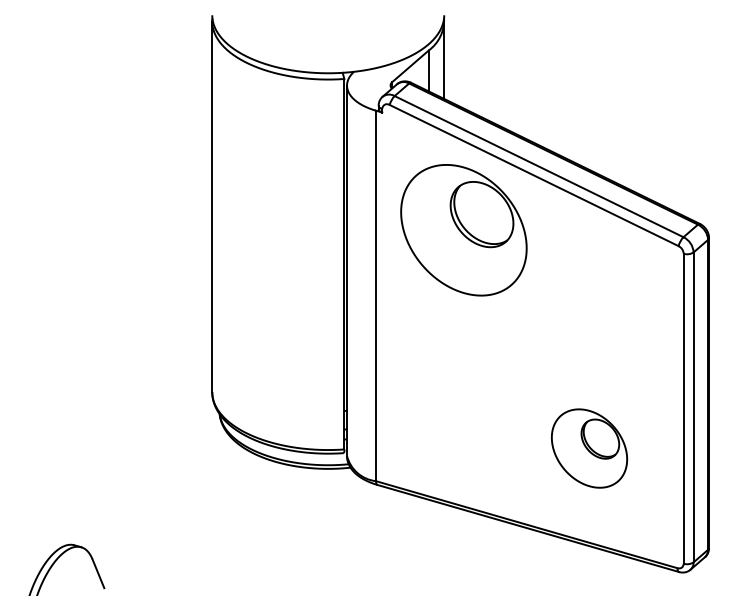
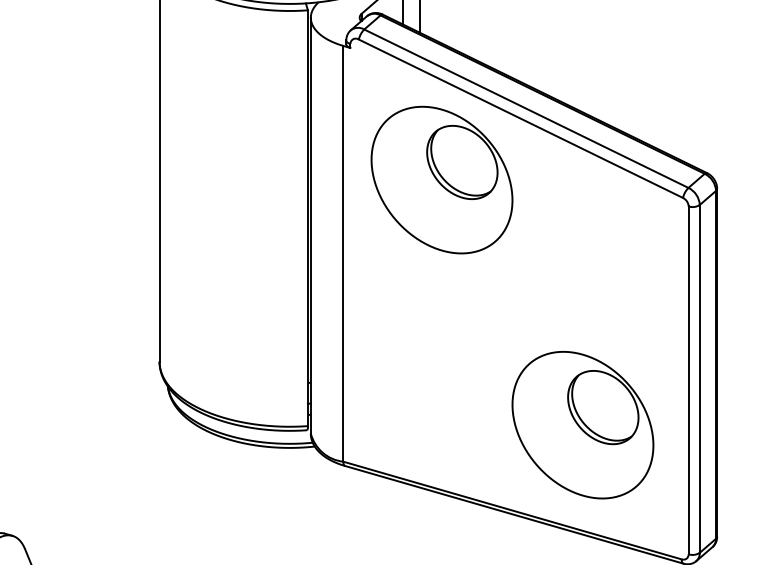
part: (589, 448) -> (582, 425), size x1.67

